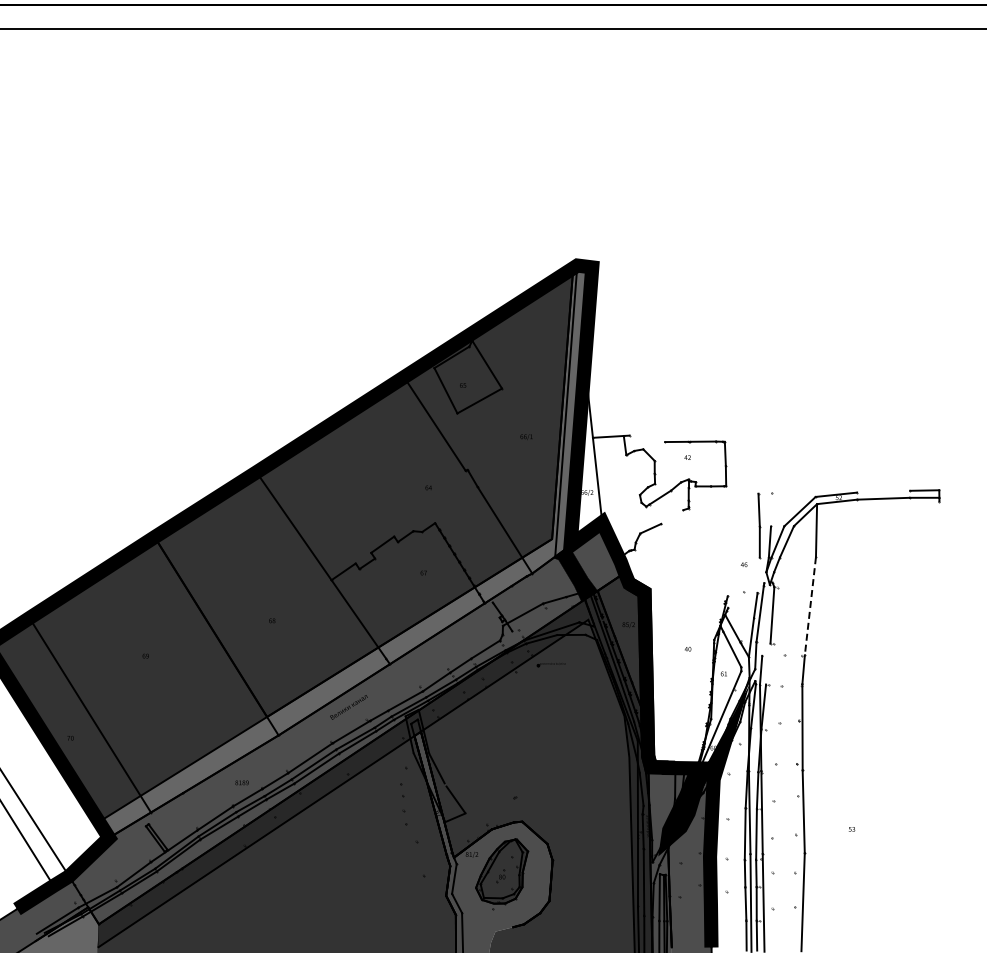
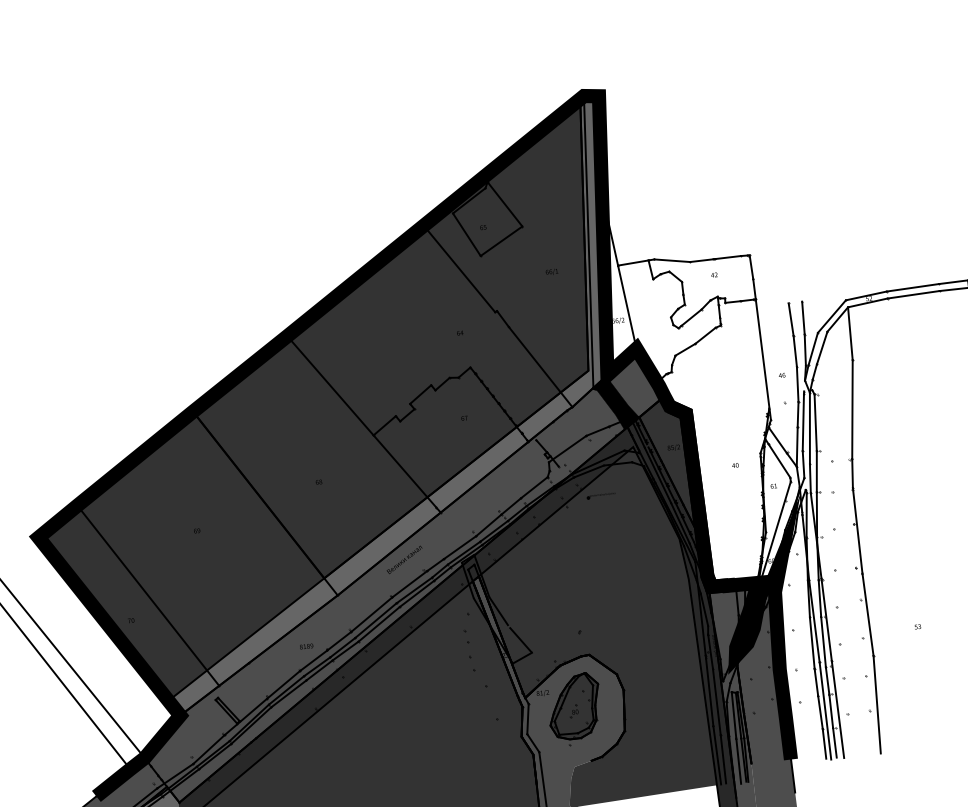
line: (646, 438) -> (671, 260), added
line: (883, 491) -> (912, 287), added
line: (771, 509) -> (803, 317), added
line: (672, 516) -> (705, 335), added
line: (727, 546) -> (763, 359), added
line: (758, 574) -> (797, 383), added
line: (810, 606) -> (852, 409), dashed -> solid
line: (765, 620) -> (809, 428), added
line: (768, 663) -> (816, 471), added

